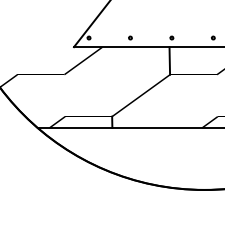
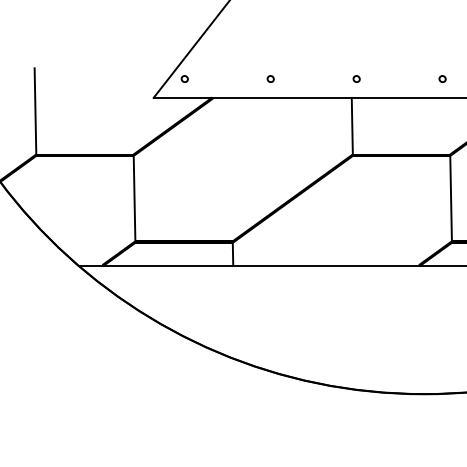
line: (16, 53) -> (34, 111), added
line: (64, 95) -> (133, 198), added
line: (217, 95) -> (451, 198), added

